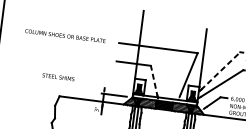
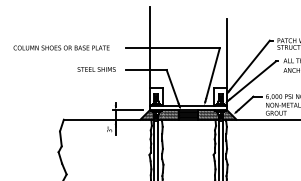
line: (220, 70) -> (249, 65), dashed -> solid
text: (58, 77) -> (96, 69), moved
line: (154, 81) -> (173, 87), dashed -> solid

